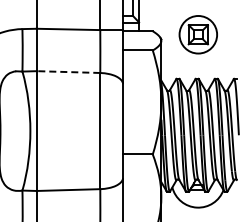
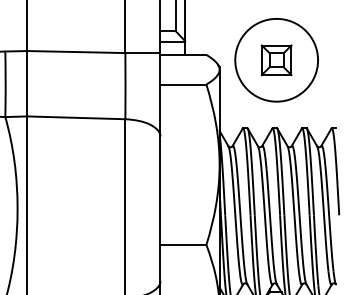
circle: (198, 34) -> (276, 59), size x1.43
line: (68, 72) -> (76, 118), dashed -> solid

